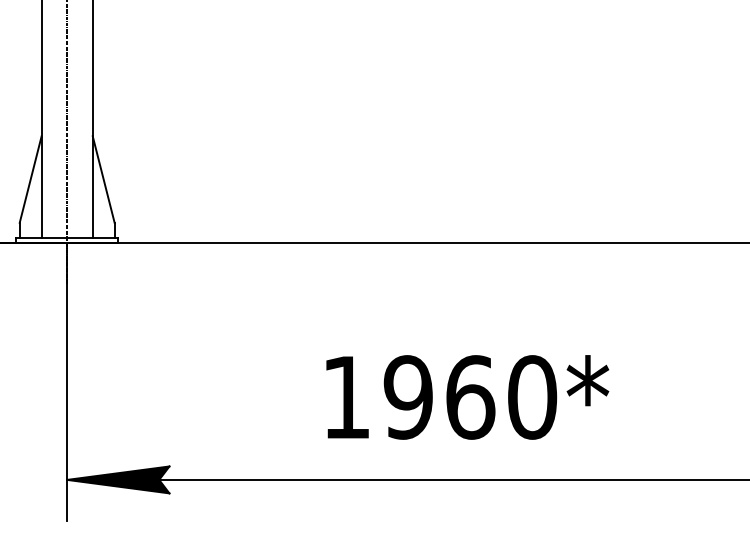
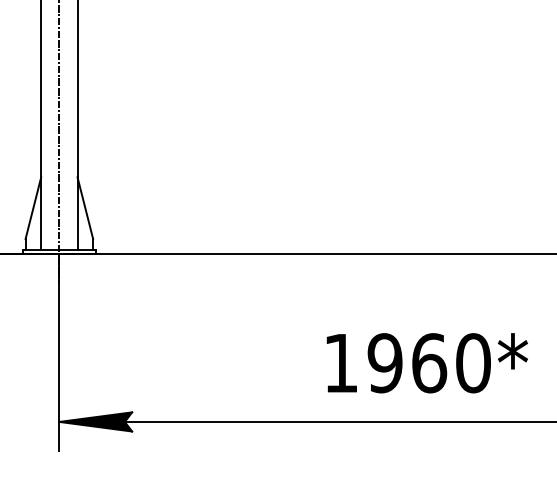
text: (466, 397) -> (426, 363), moved

